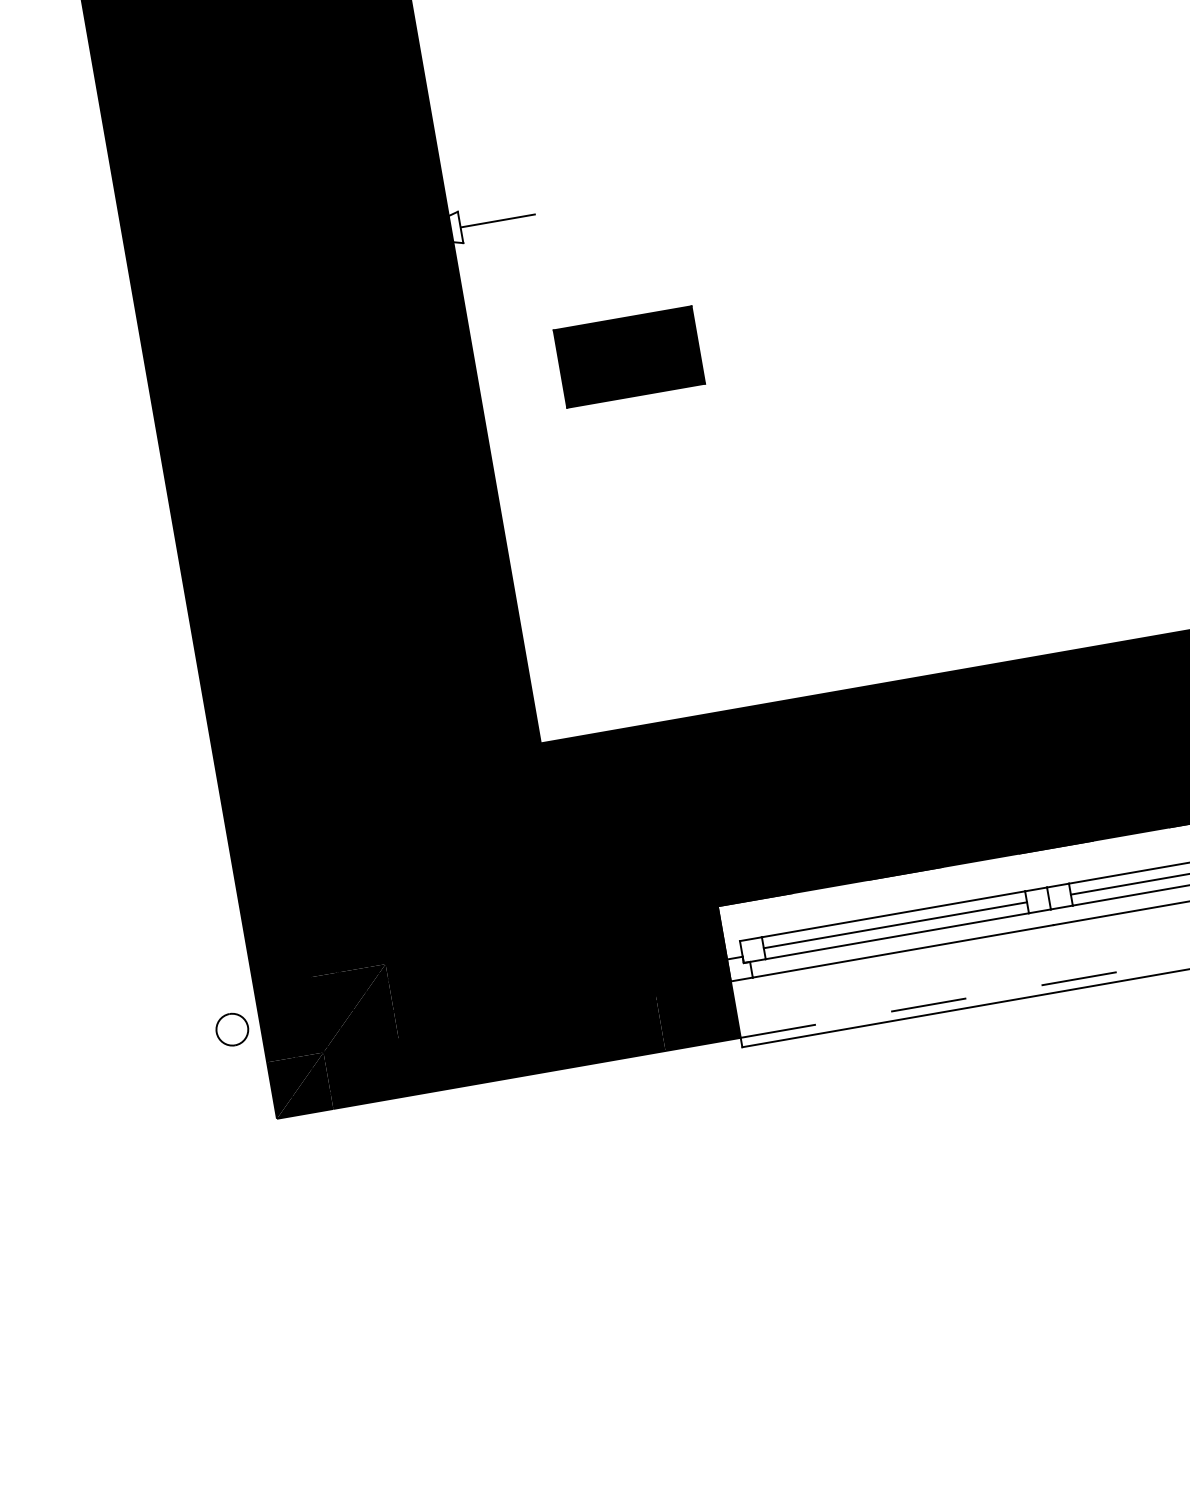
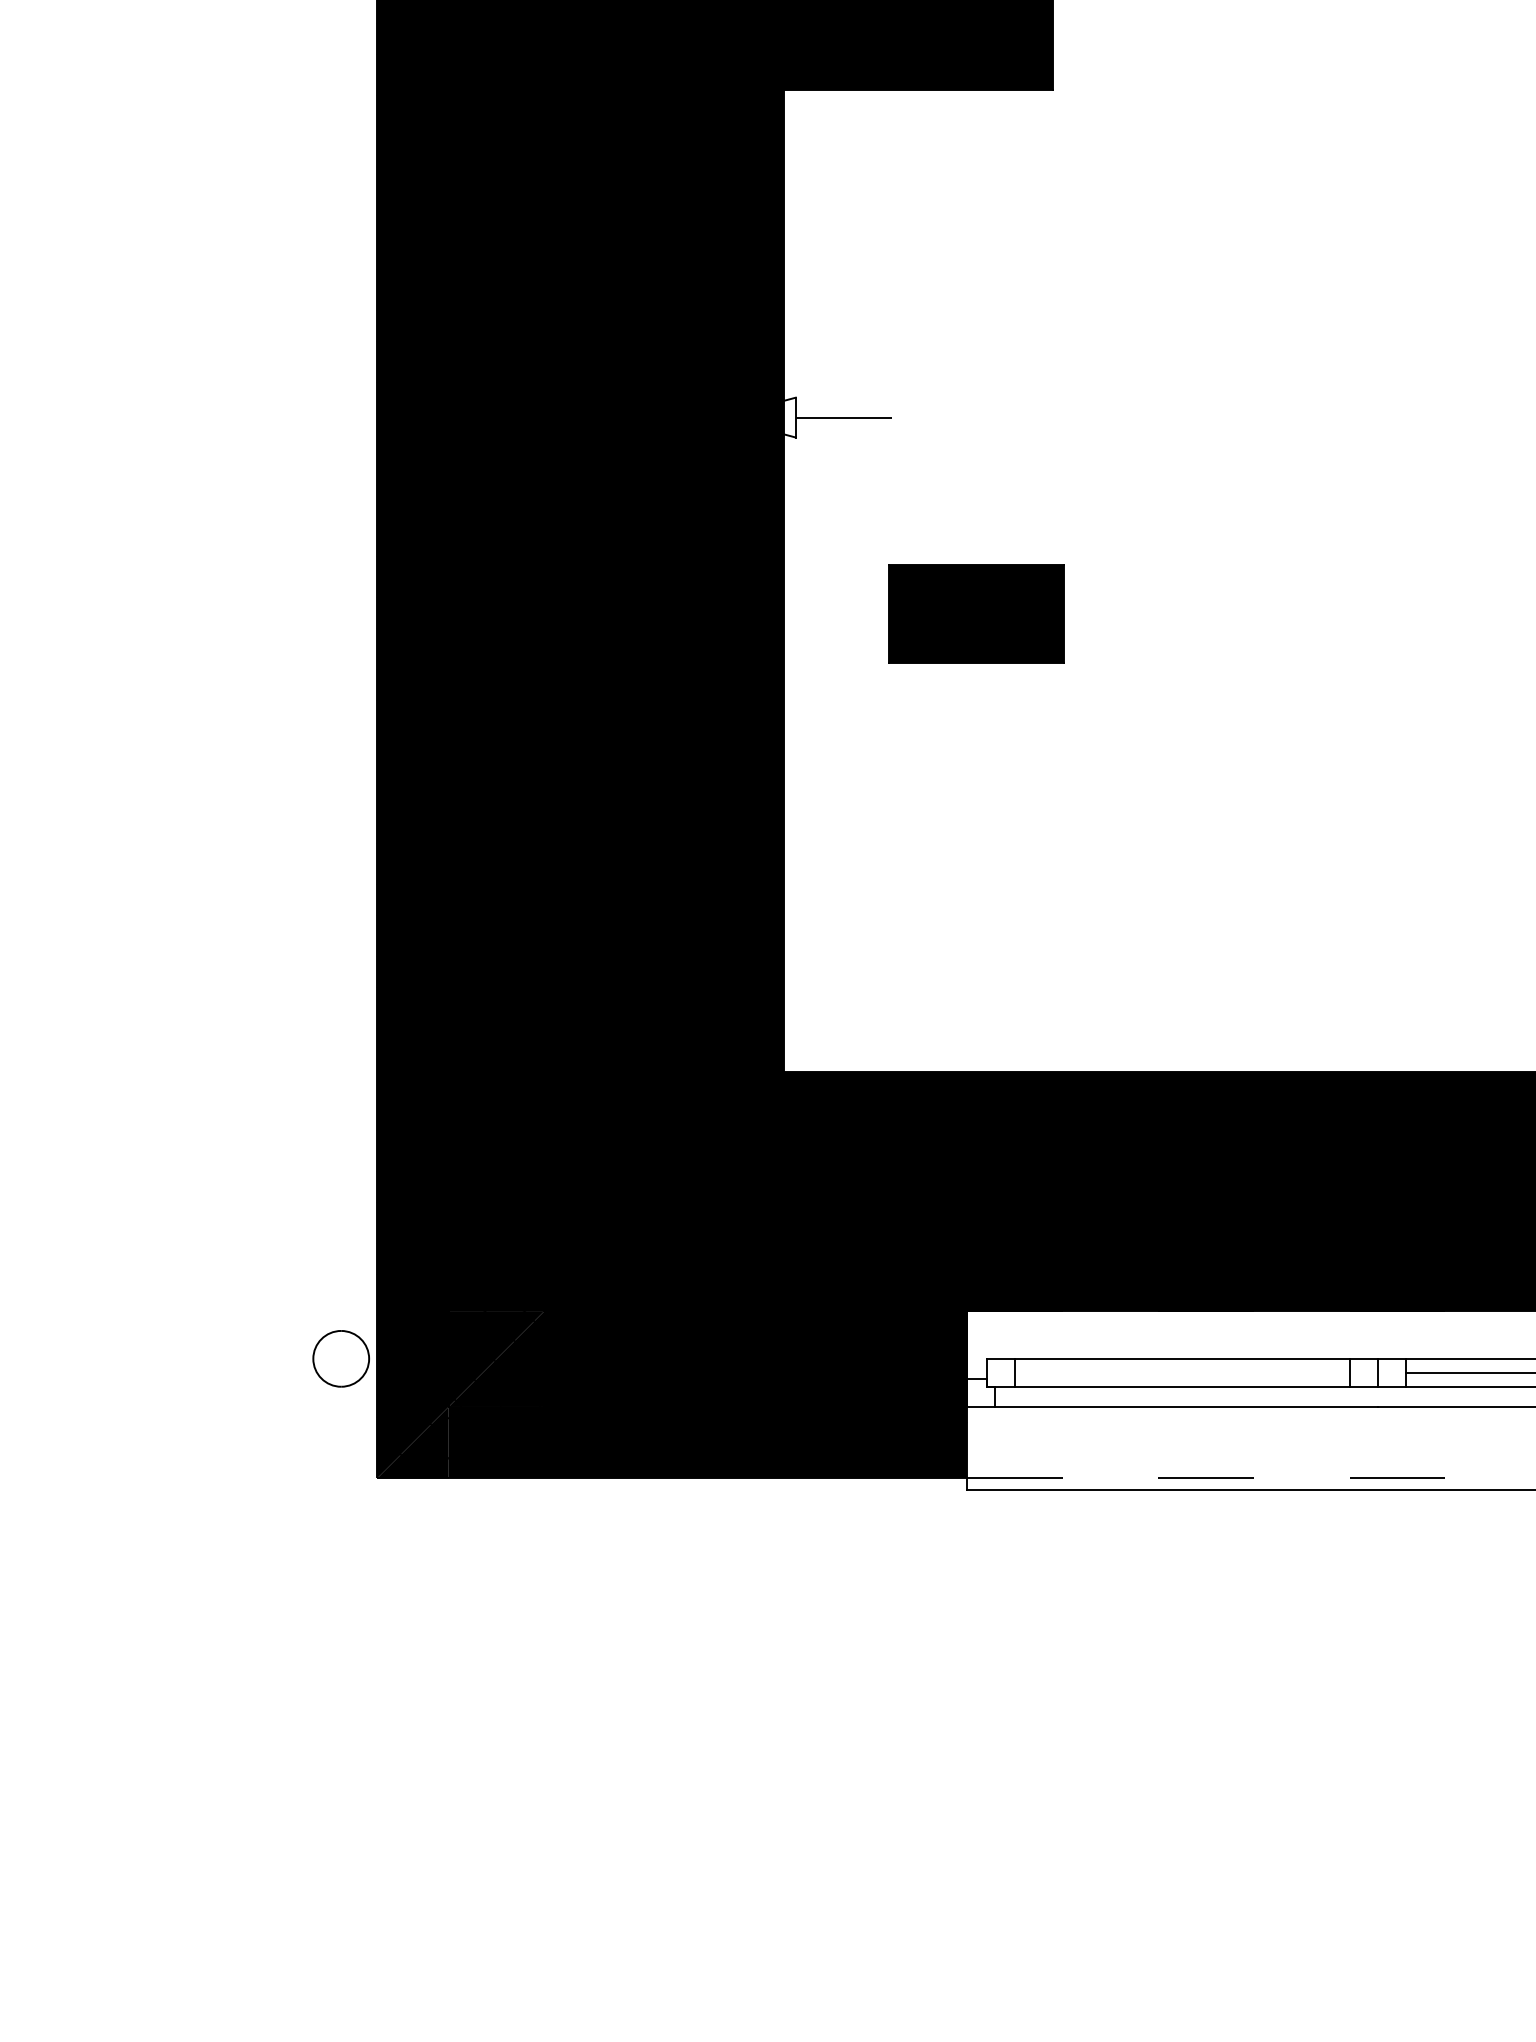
line: (894, 925) -> (1181, 1372), removed
part: (231, 1029) -> (340, 1358), size x1.4

